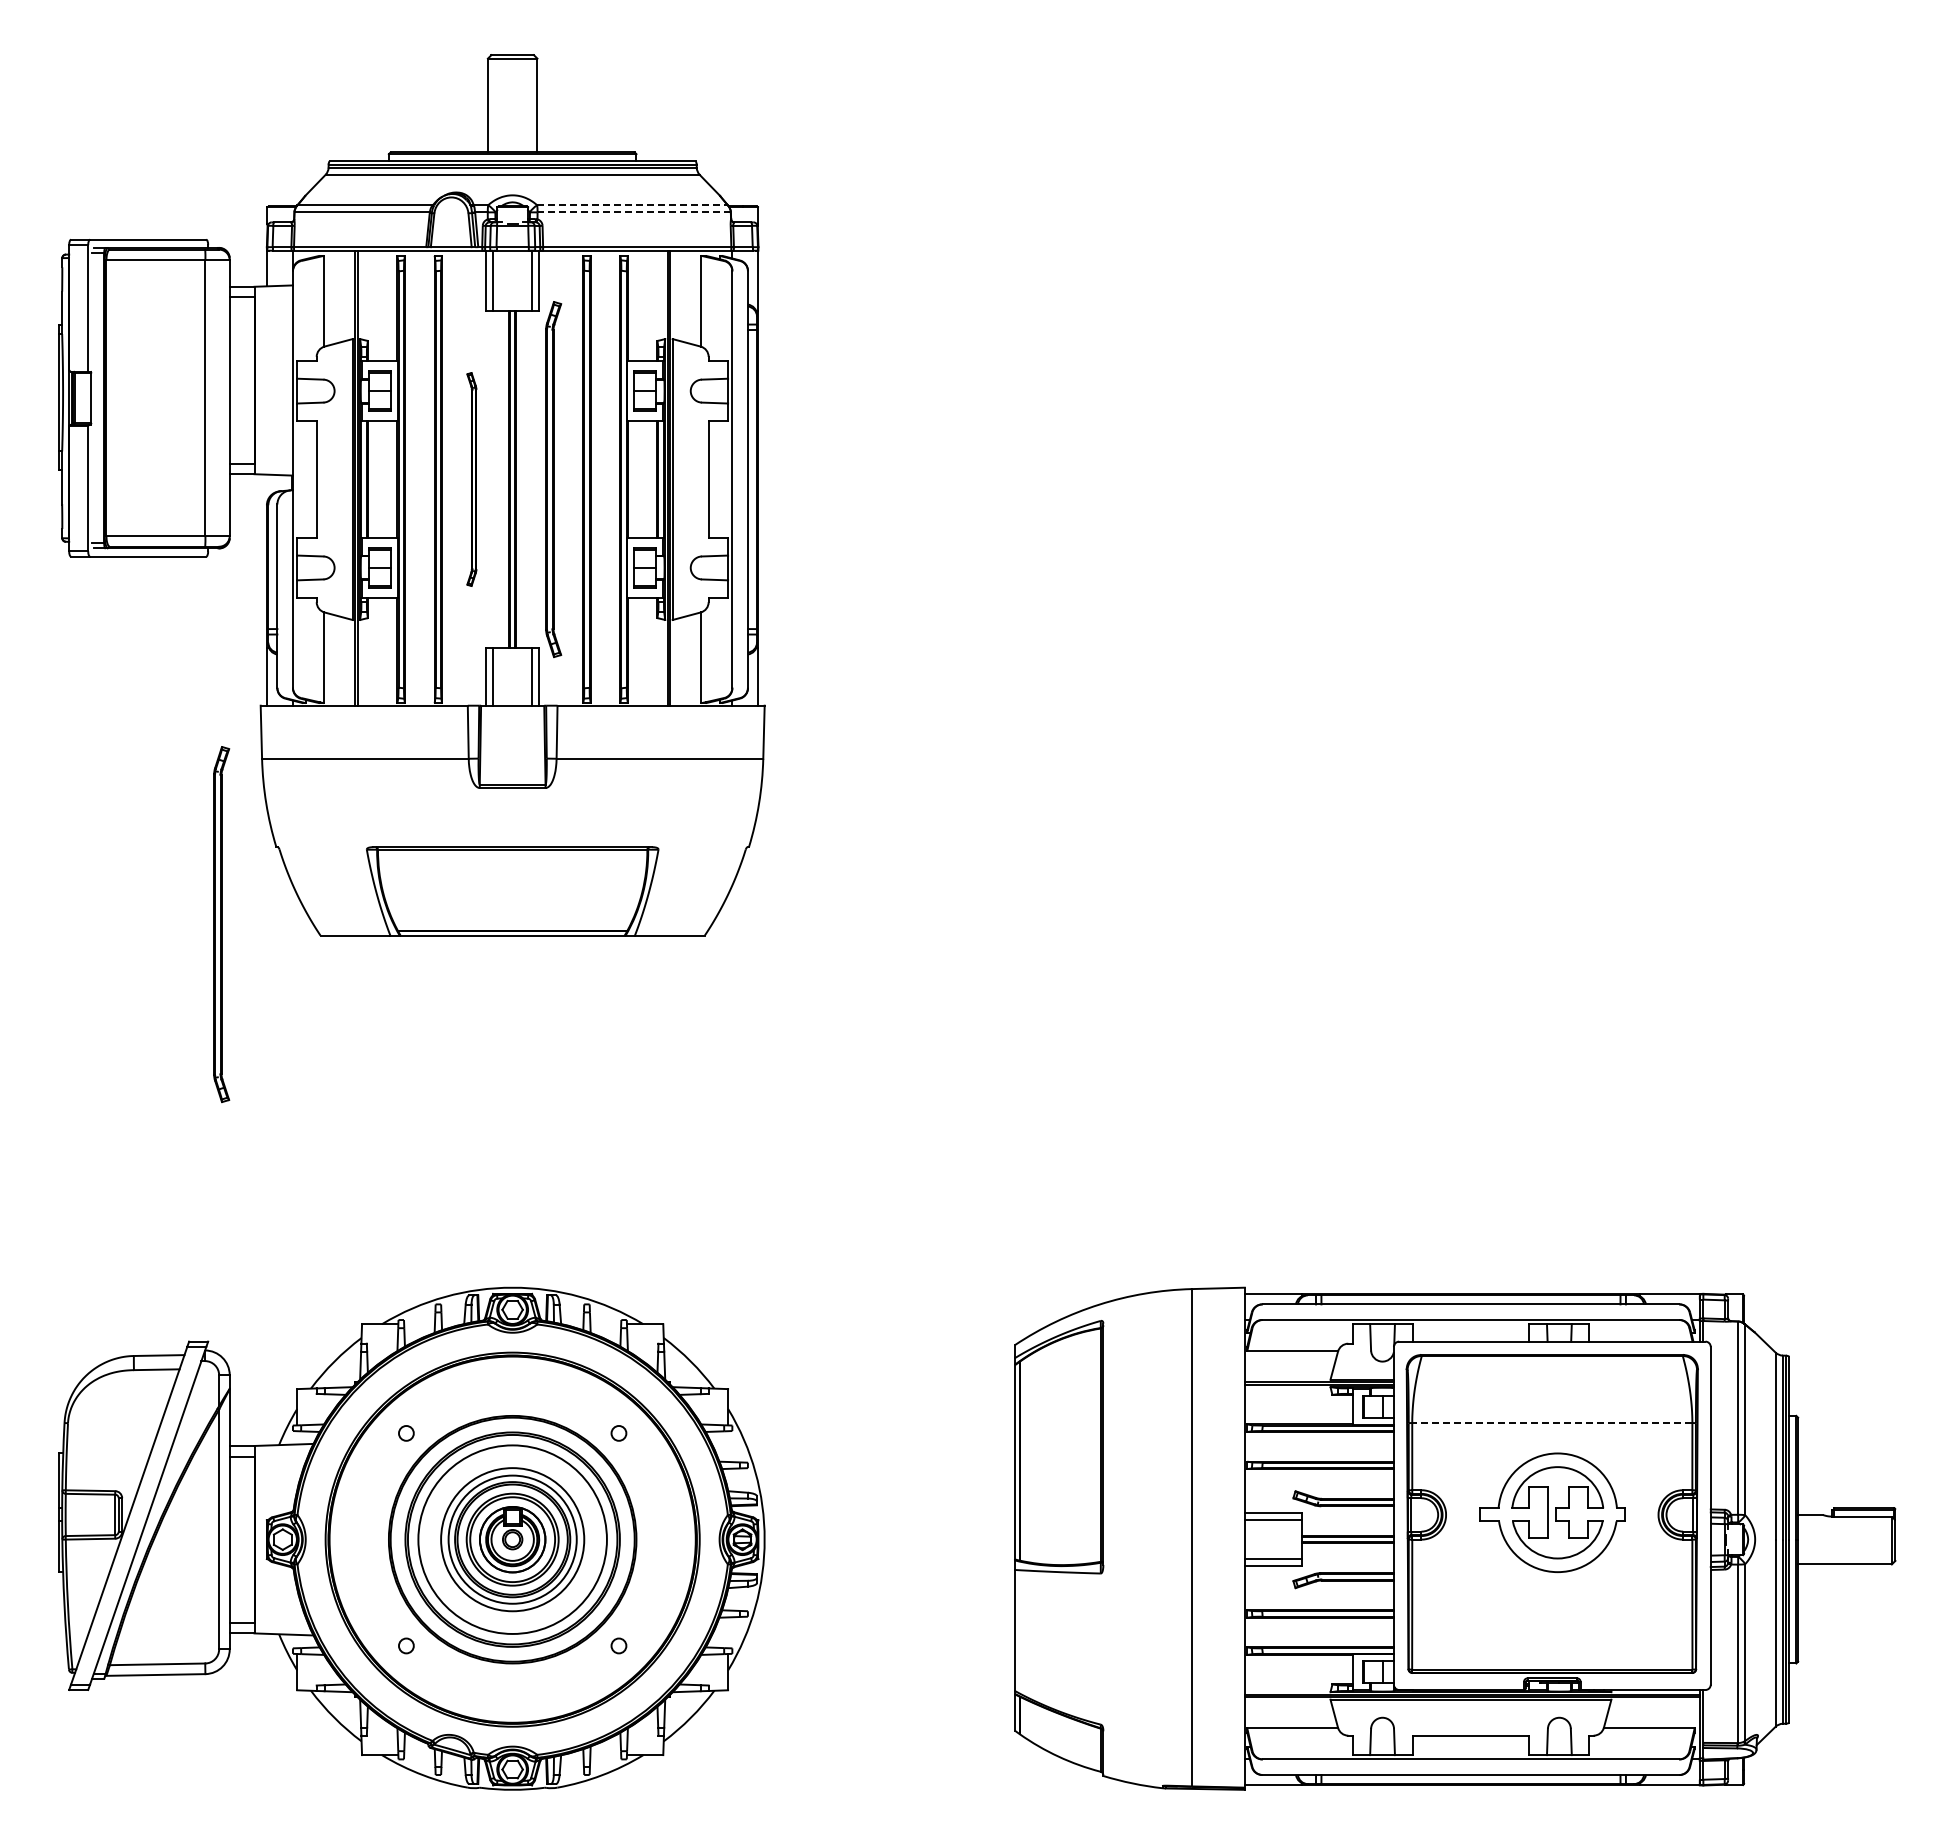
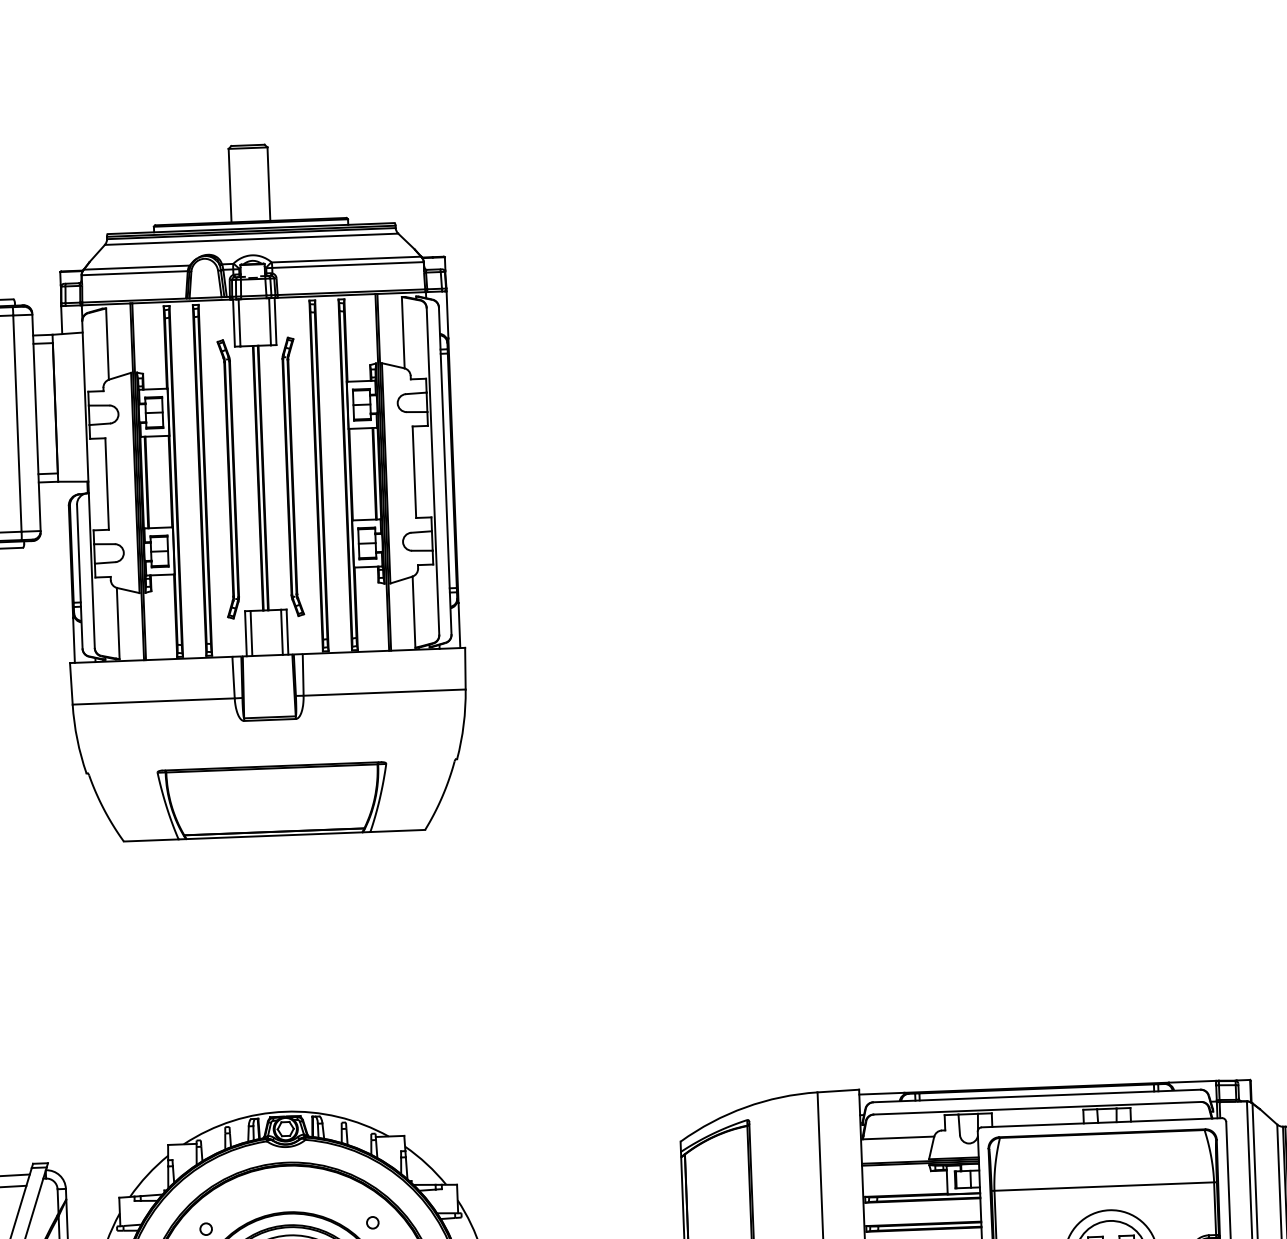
line: (633, 205) -> (347, 259), dashed -> solid
line: (634, 212) -> (348, 265), dashed -> solid
part: (471, 479) -> (228, 479), size x1.67
part: (221, 924) -> (45, 835), removed
line: (1551, 1423) -> (1103, 1186), dashed -> solid

